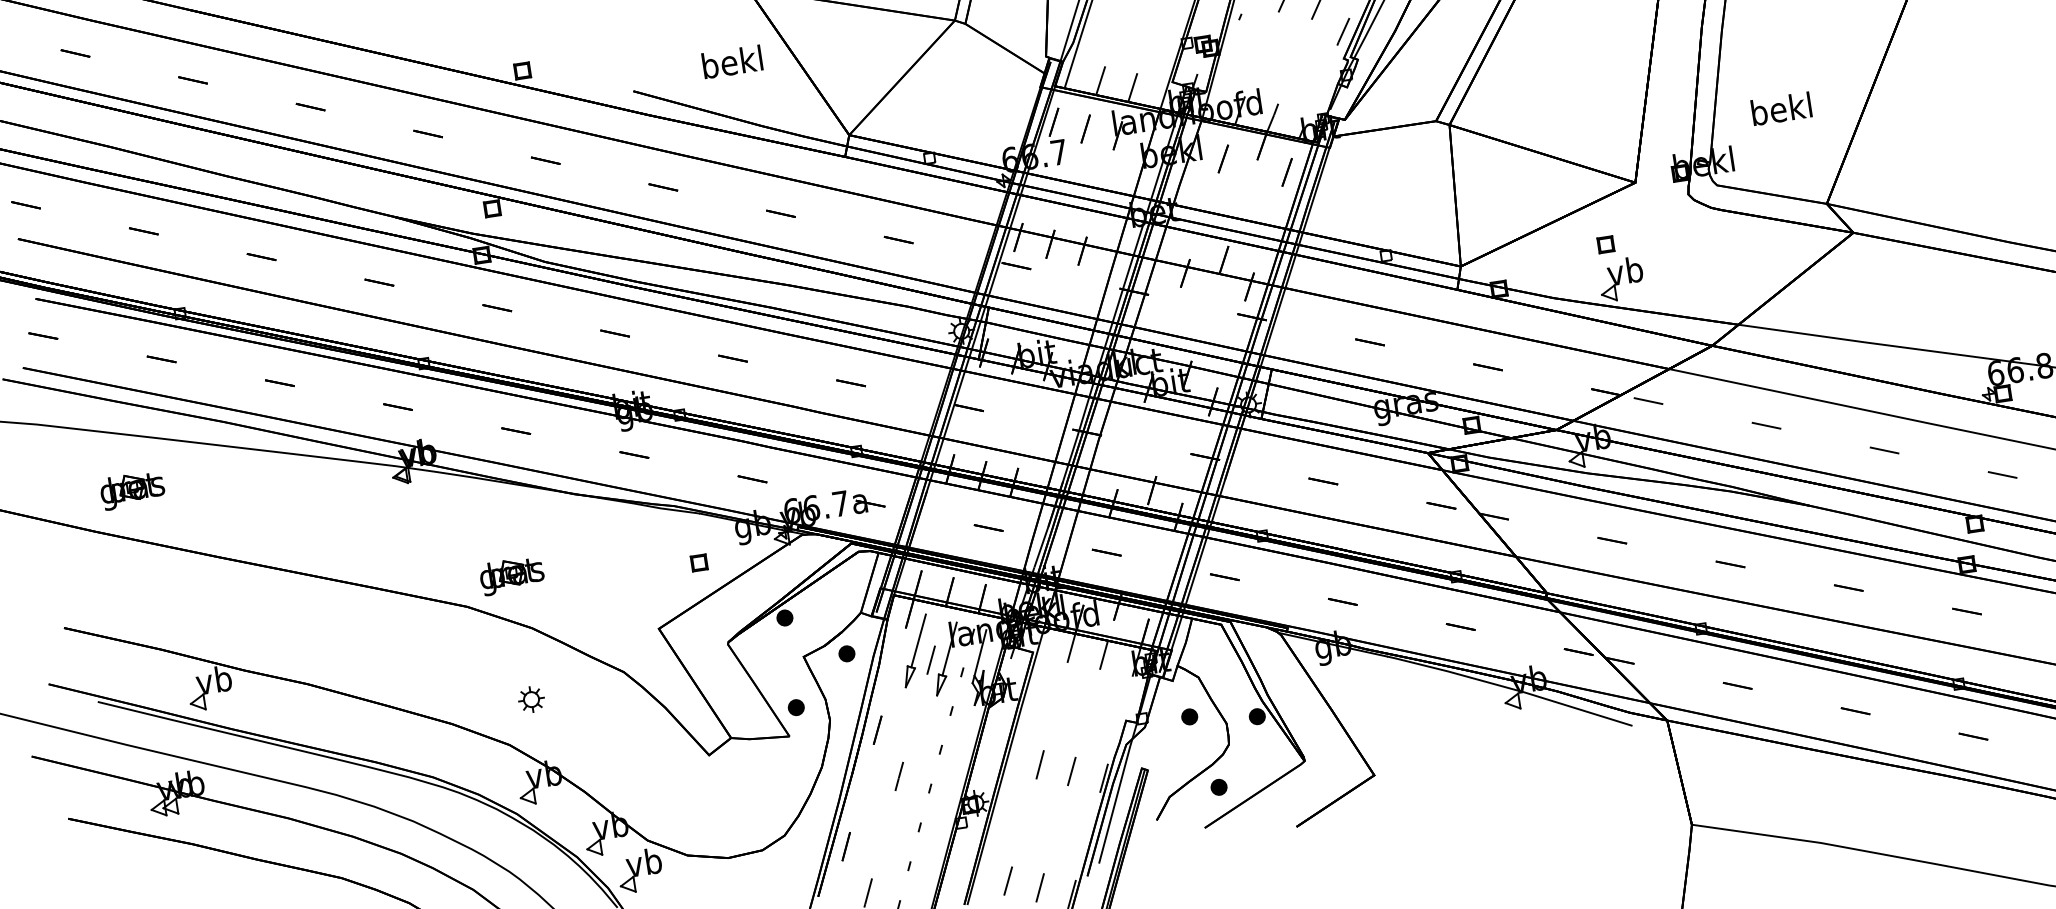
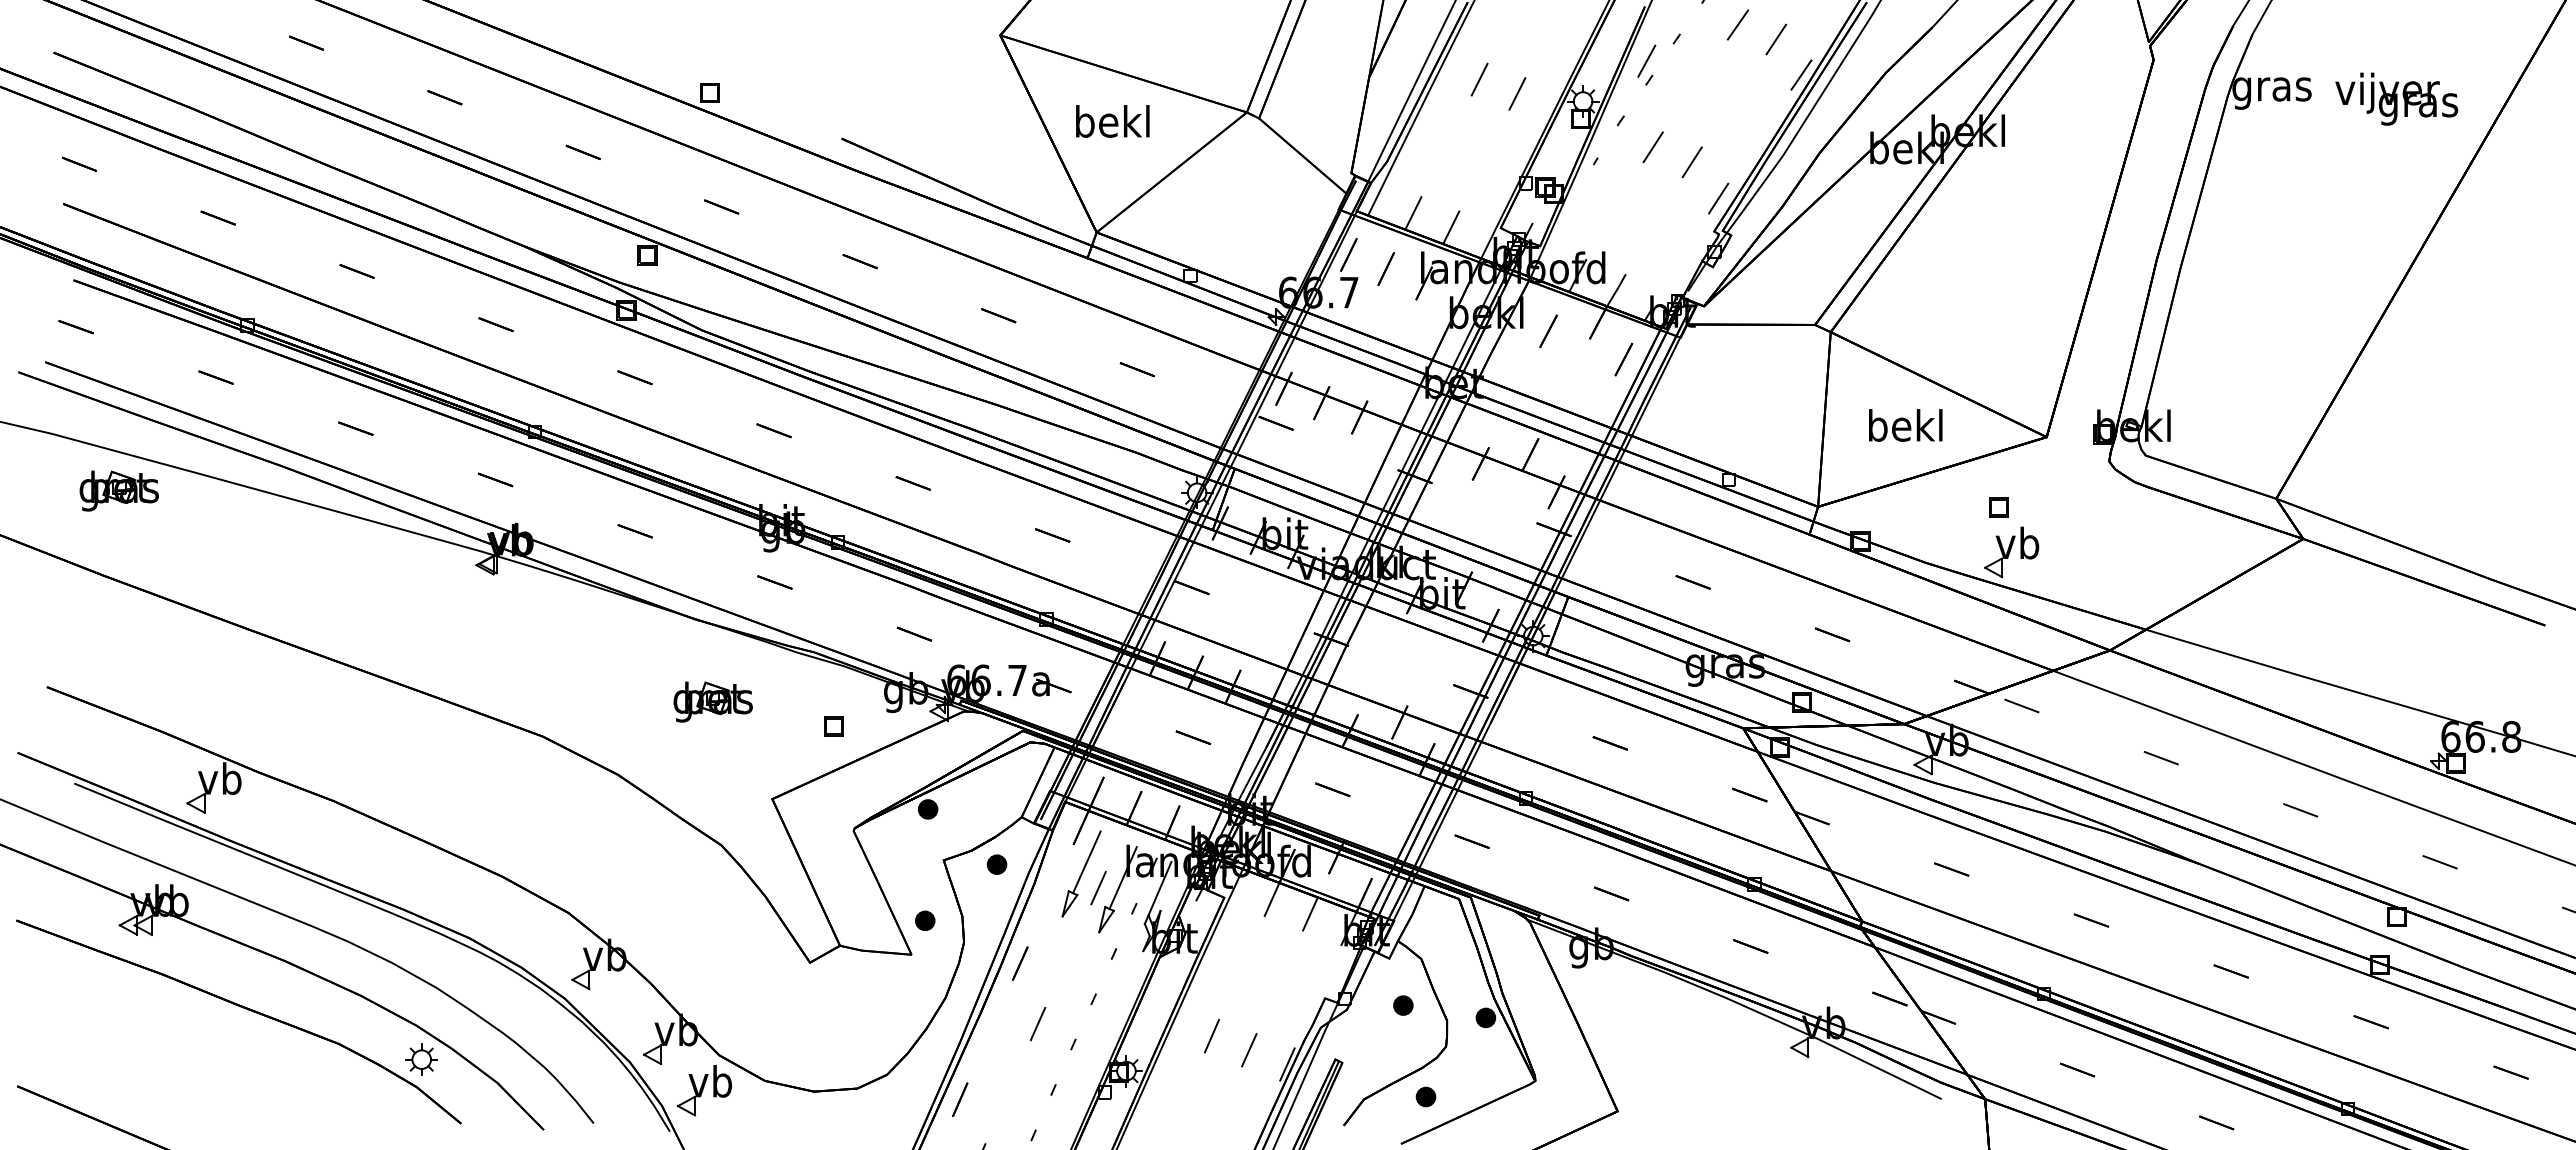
text: (732, 62) -> (1112, 121), moved
text: (1781, 108) -> (1905, 425), moved
part: (131, 490) -> (118, 490), moved
part: (511, 575) -> (712, 701), moved
part: (531, 699) -> (421, 1059), moved

